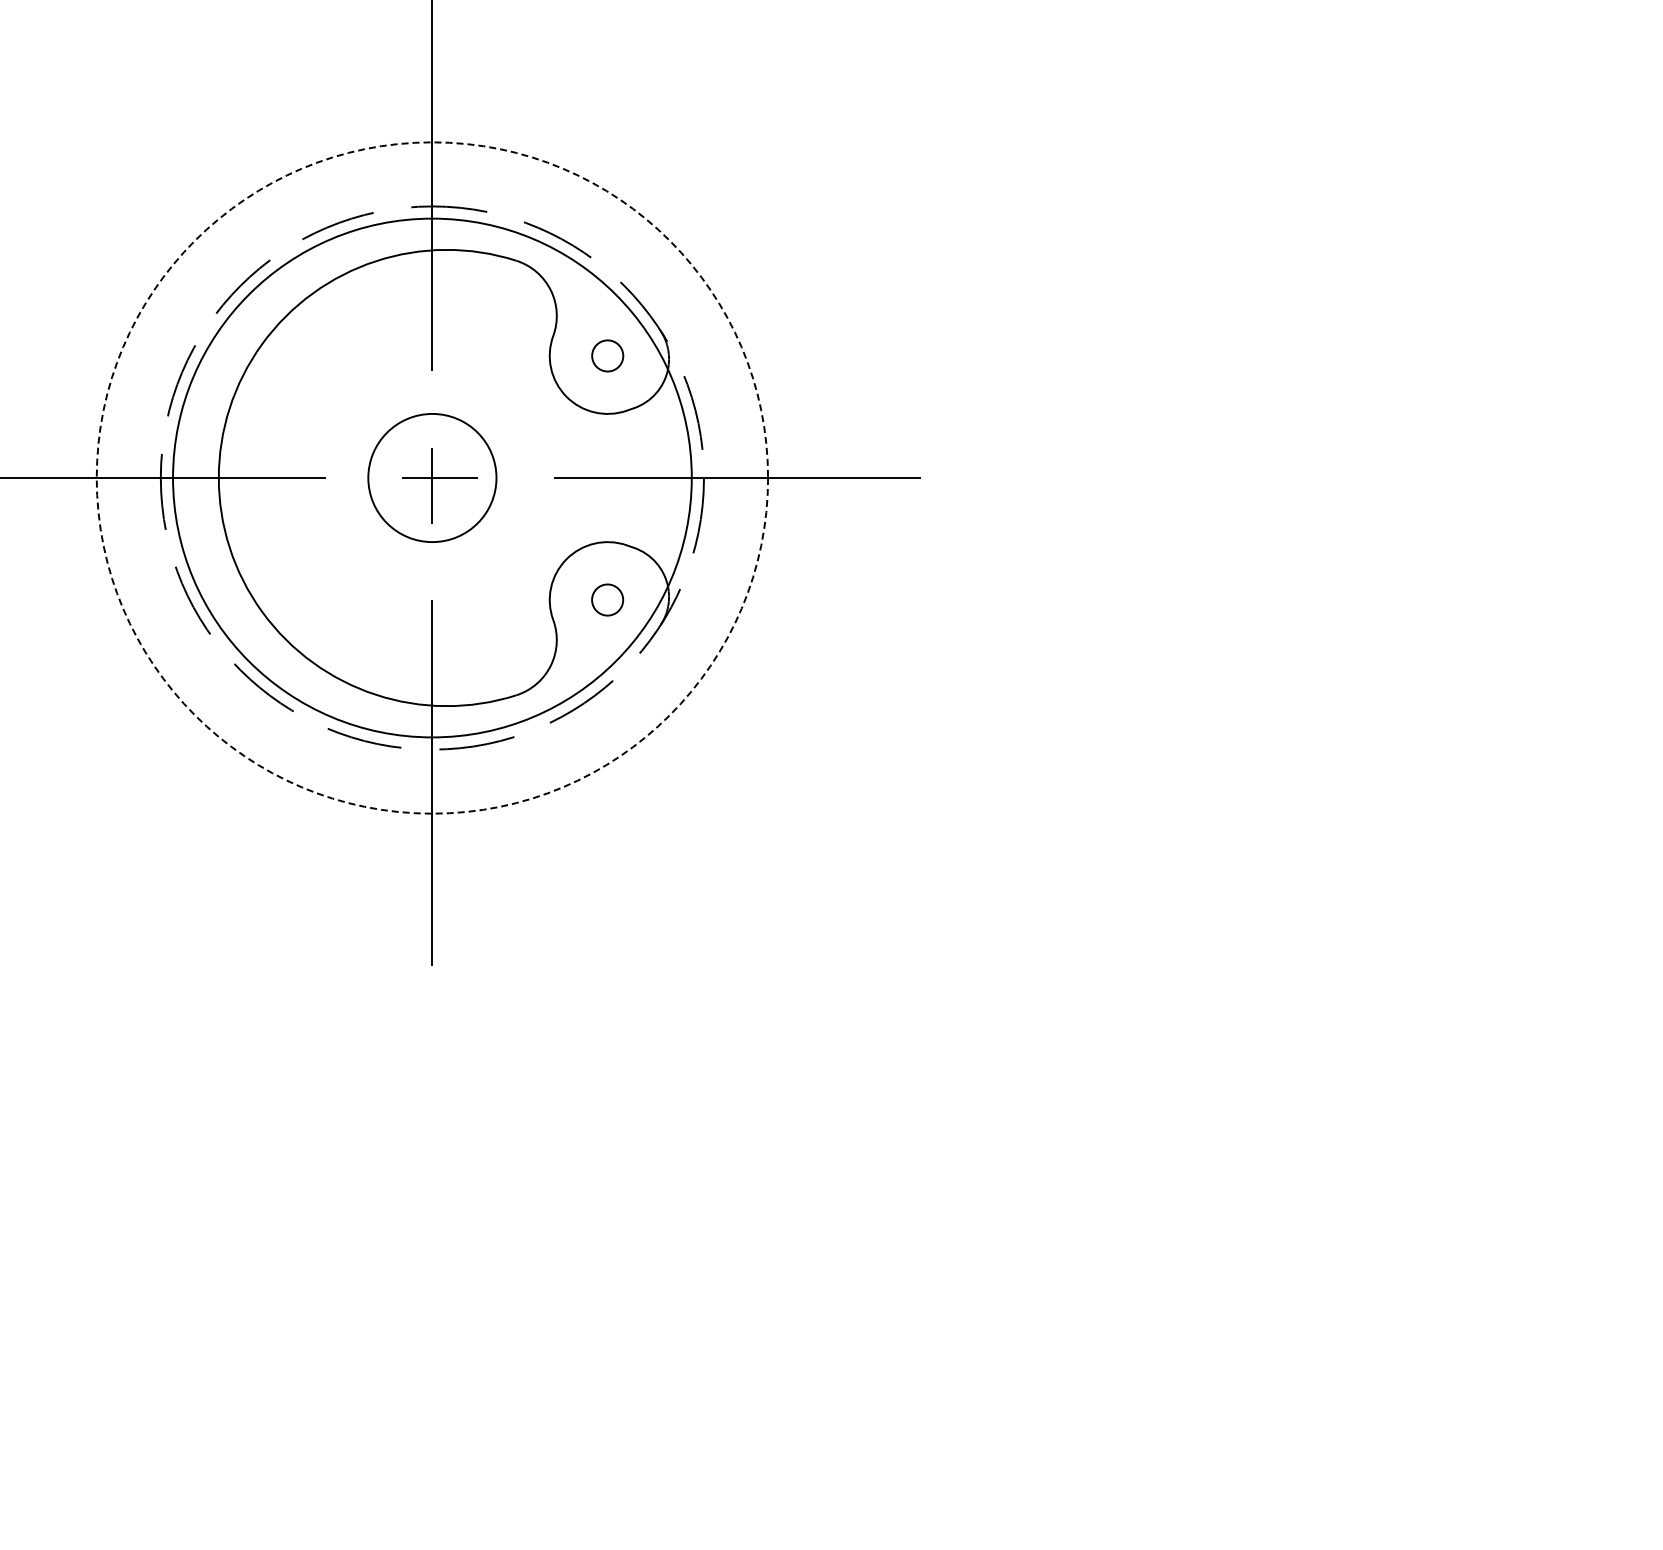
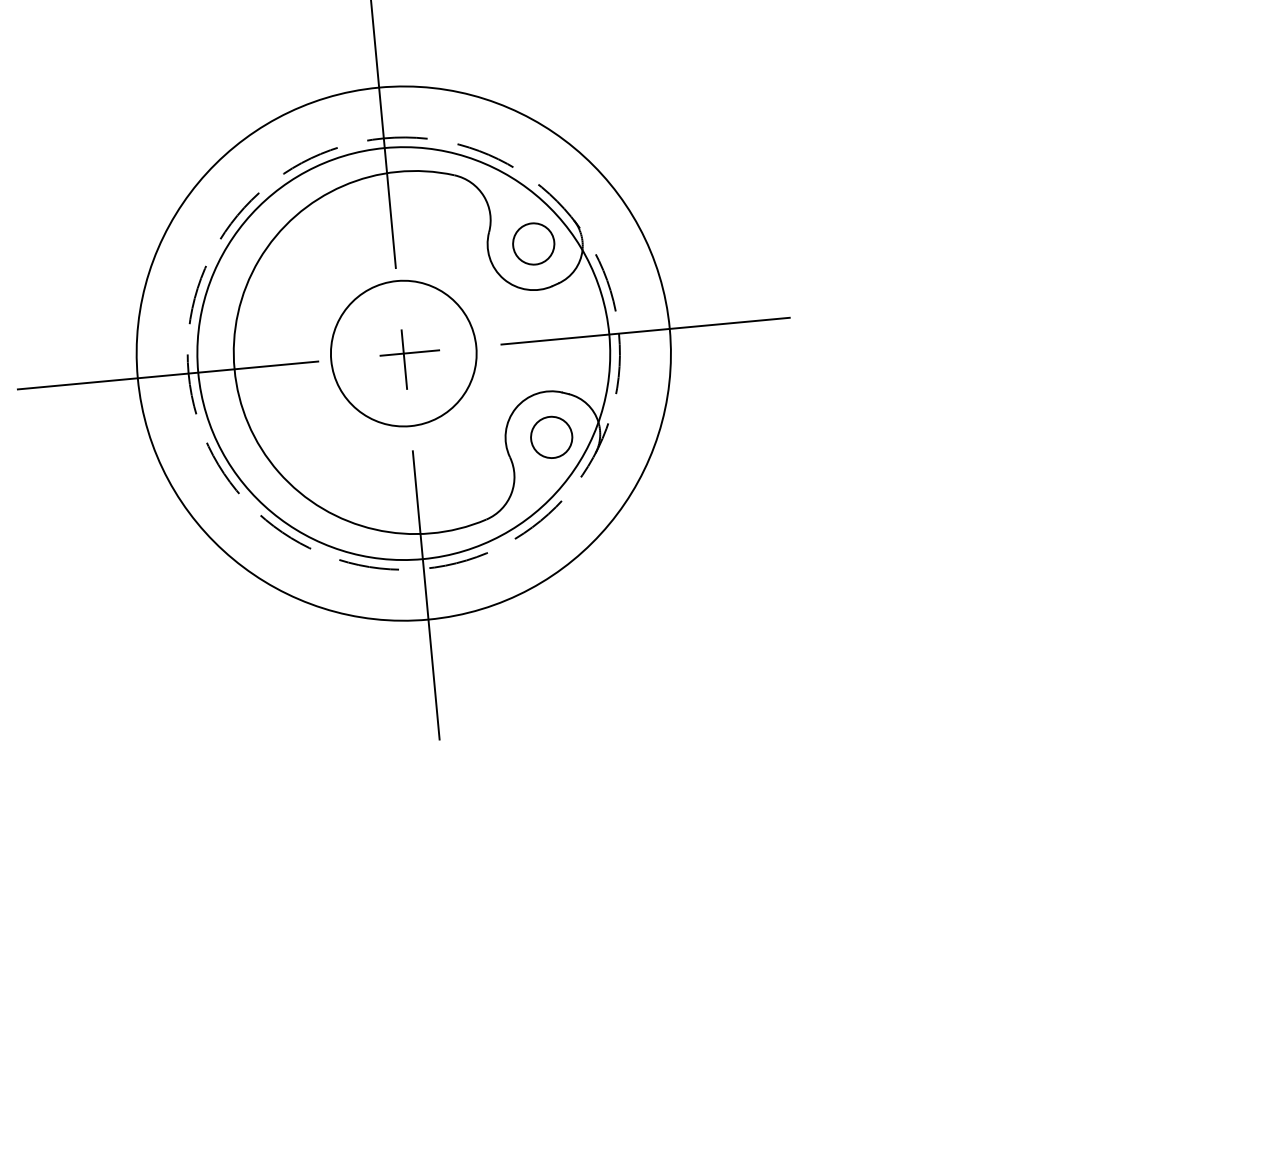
circle: (607, 355) -> (533, 243), size x1.67
circle: (431, 477) -> (403, 353), size x1.43
circle: (432, 477) -> (403, 353), dashed -> solid
circle: (607, 599) -> (551, 436), size x1.67

